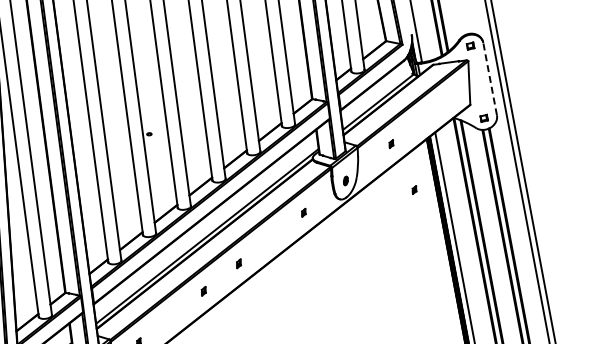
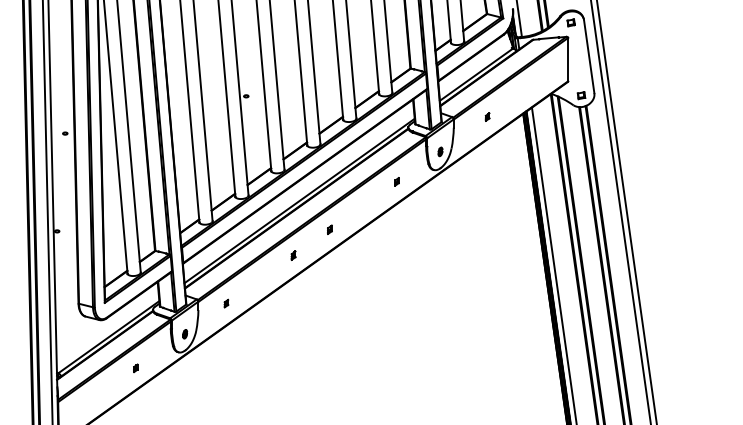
line: (490, 78) -> (589, 56), dashed -> solid
part: (414, 189) -> (508, 163), removed

